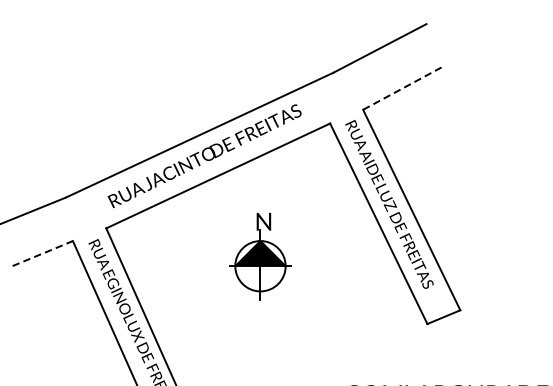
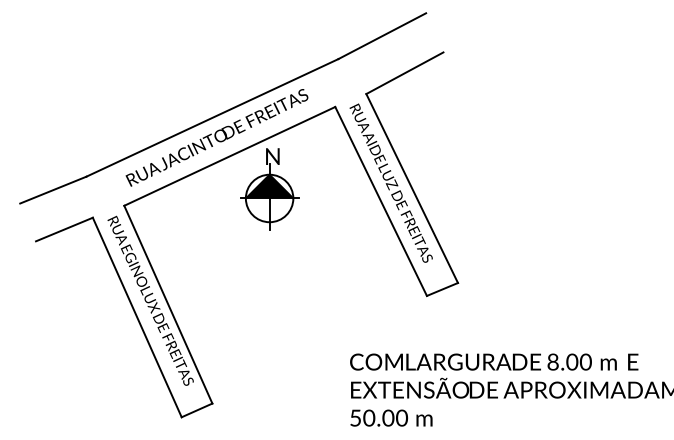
line: (403, 88) -> (404, 73), dashed -> solid
line: (42, 253) -> (64, 229), dashed -> solid
part: (260, 256) -> (269, 189), moved

